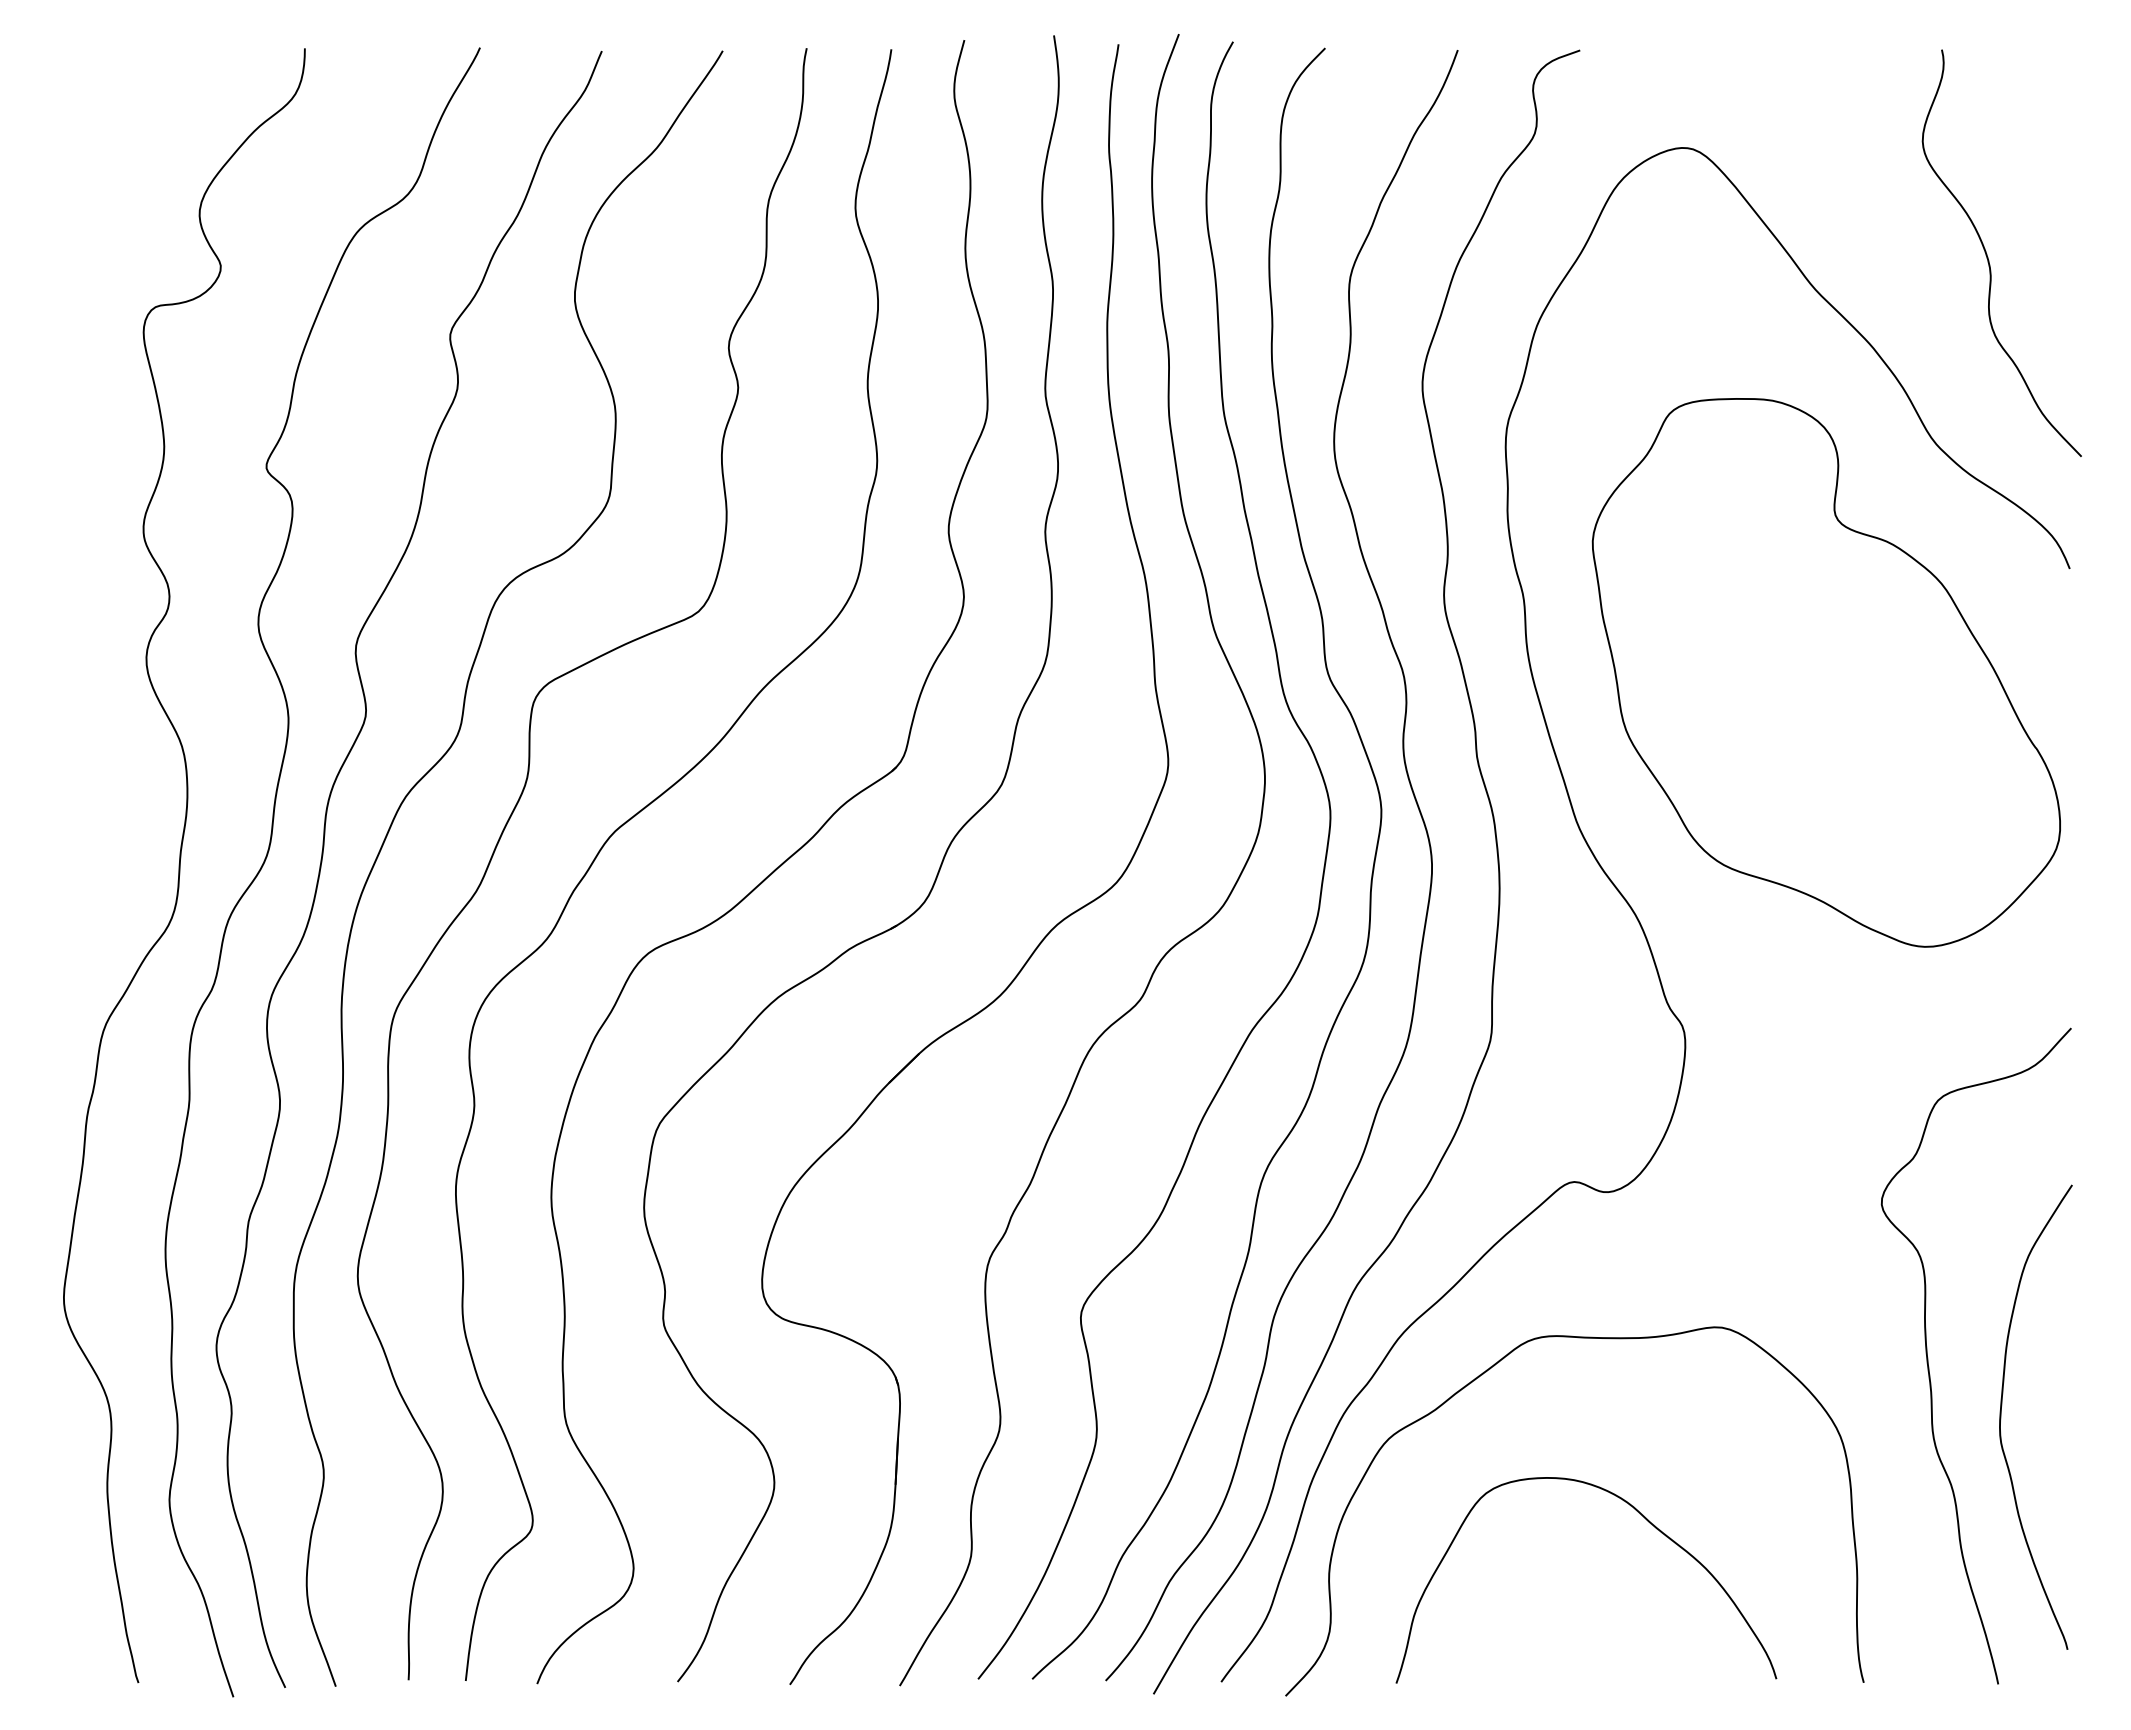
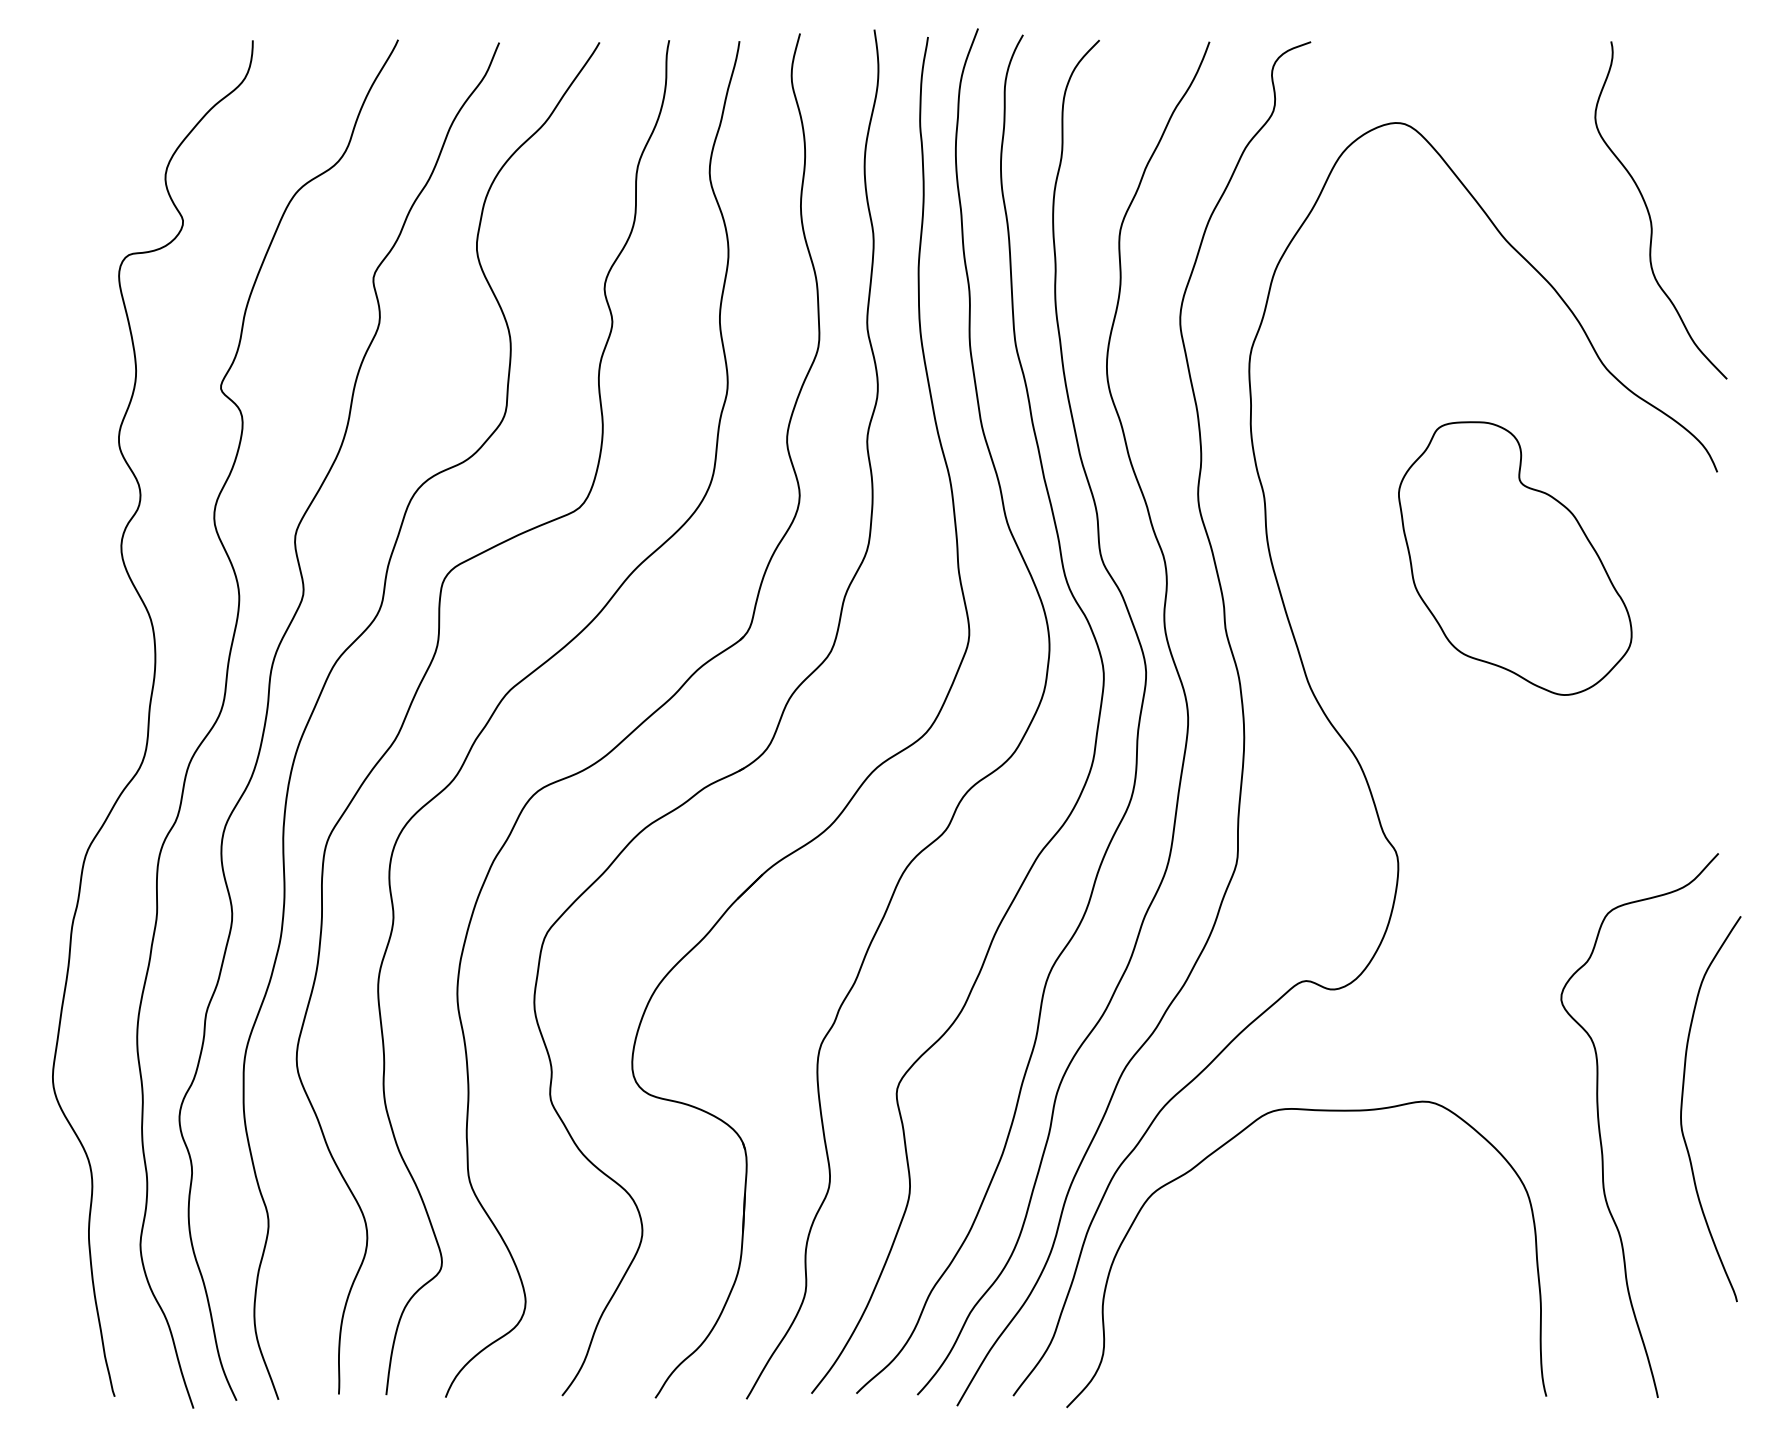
part: (1825, 672) -> (1514, 558), size x0.6
curve: (2001, 1416) -> (1682, 1108), moved
curve: (1646, 1520) -> (1366, 1261), removed

